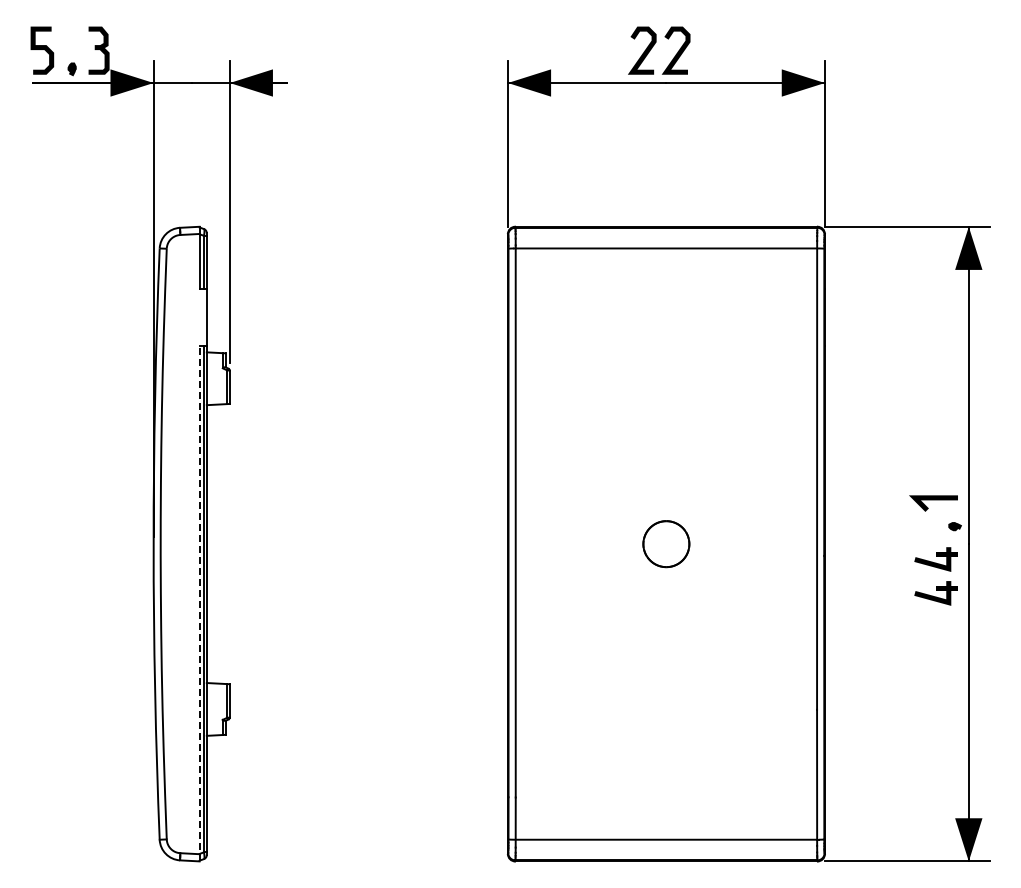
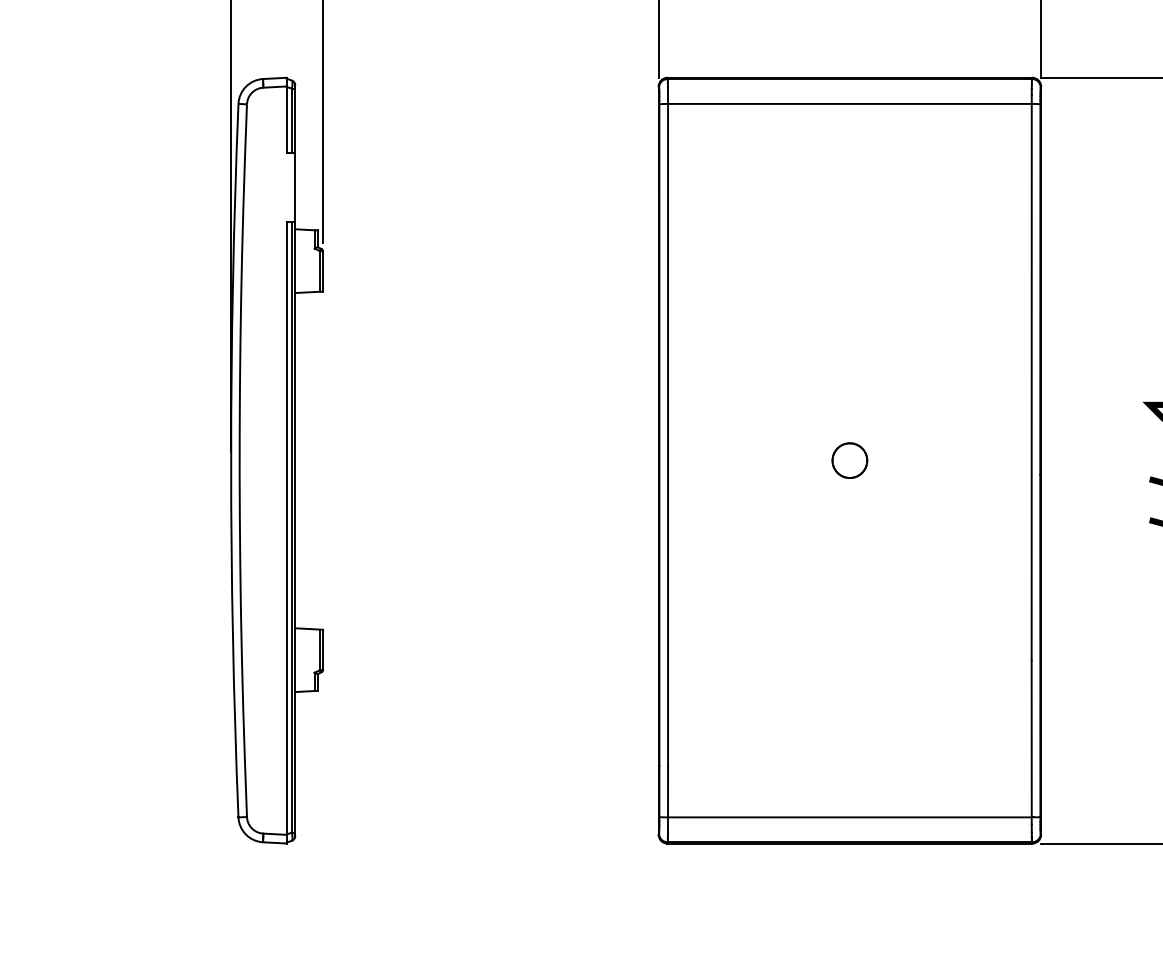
part: (666, 543) -> (849, 459), size x0.62
line: (199, 603) -> (286, 532), dashed -> solid

